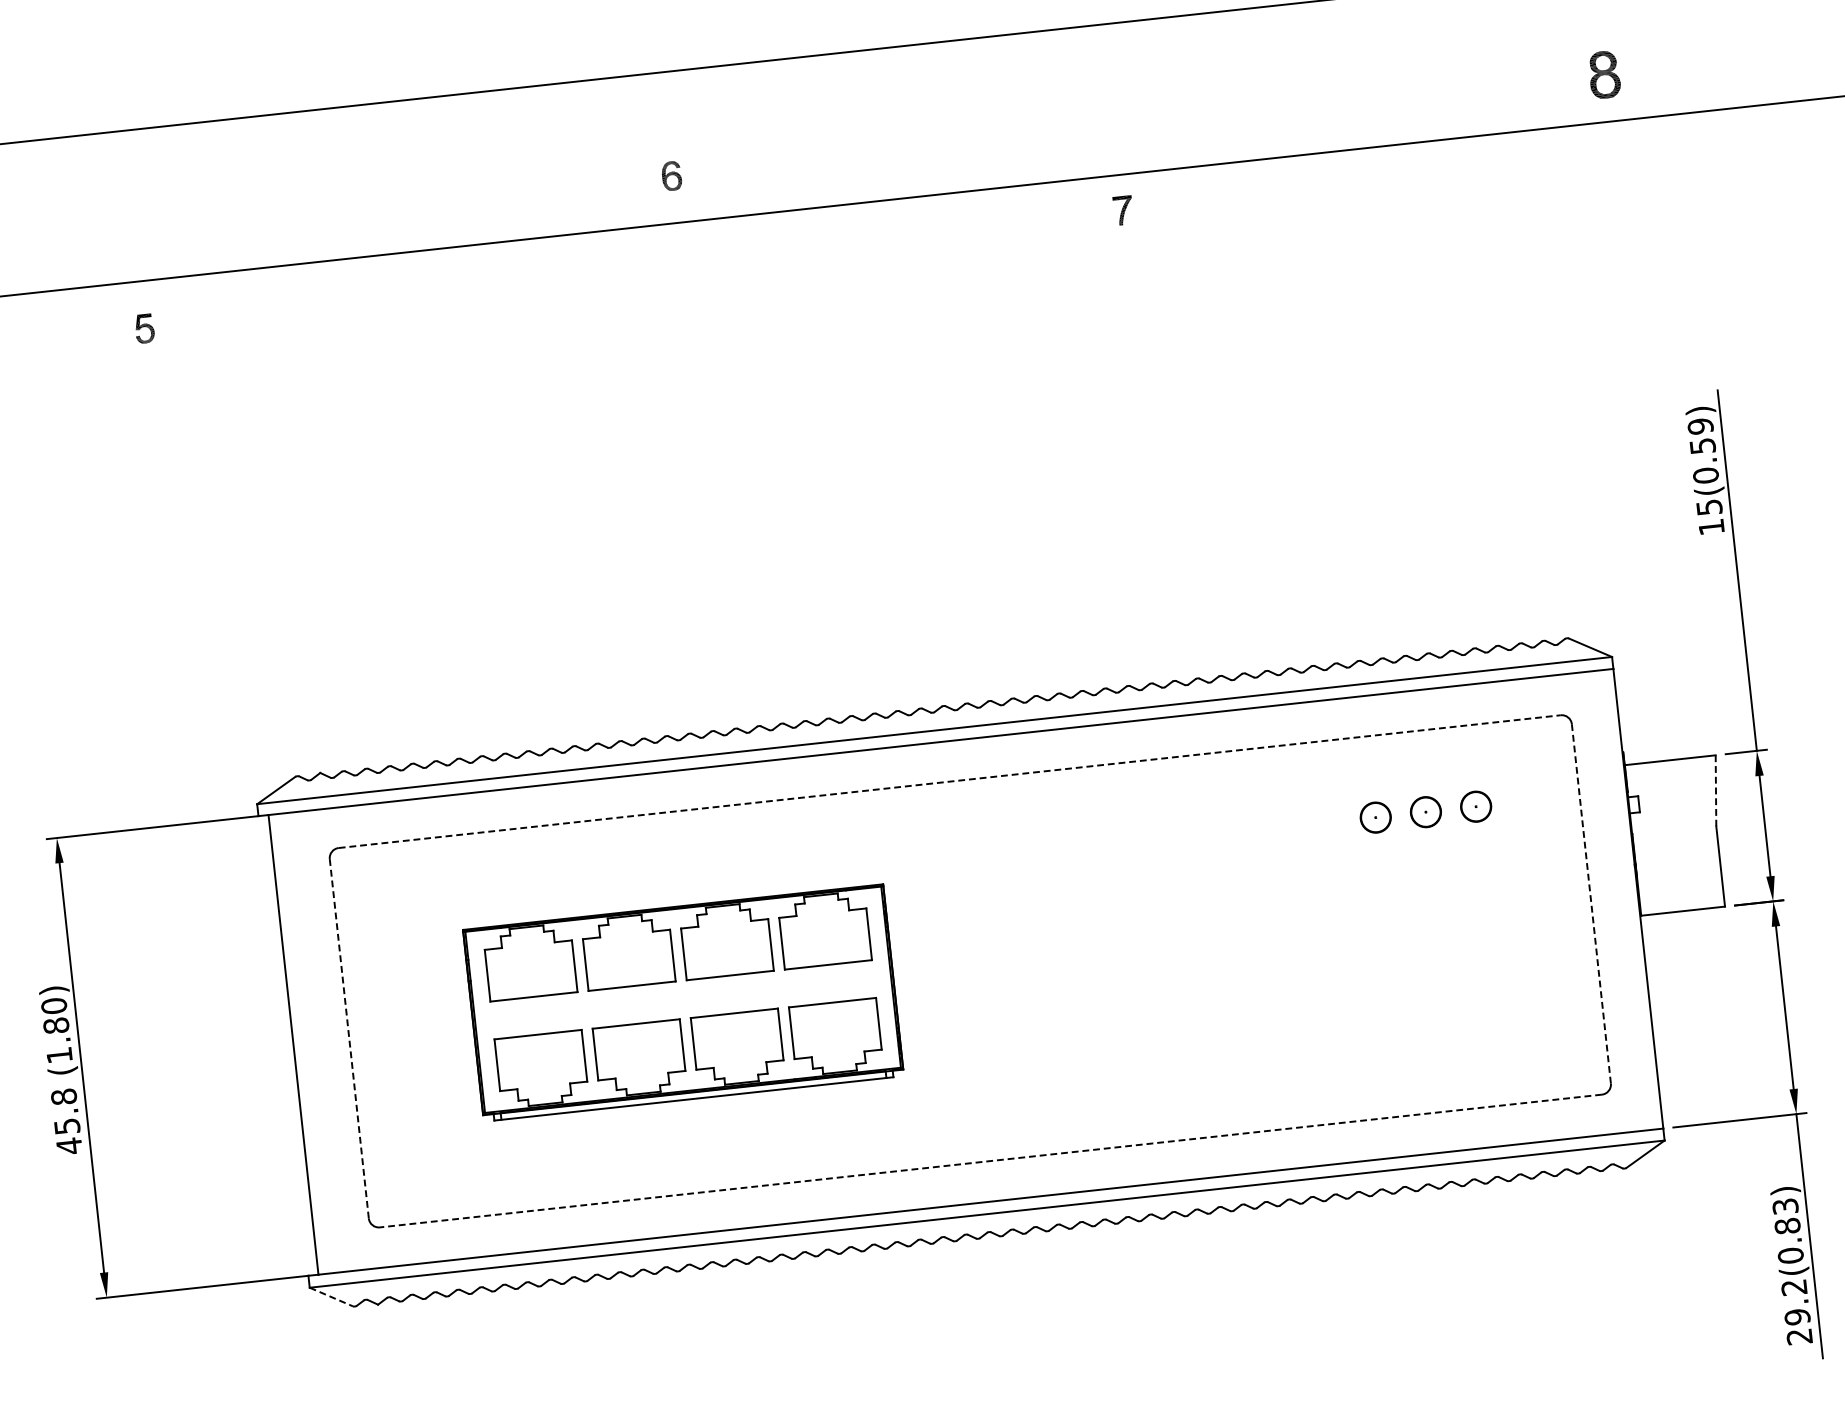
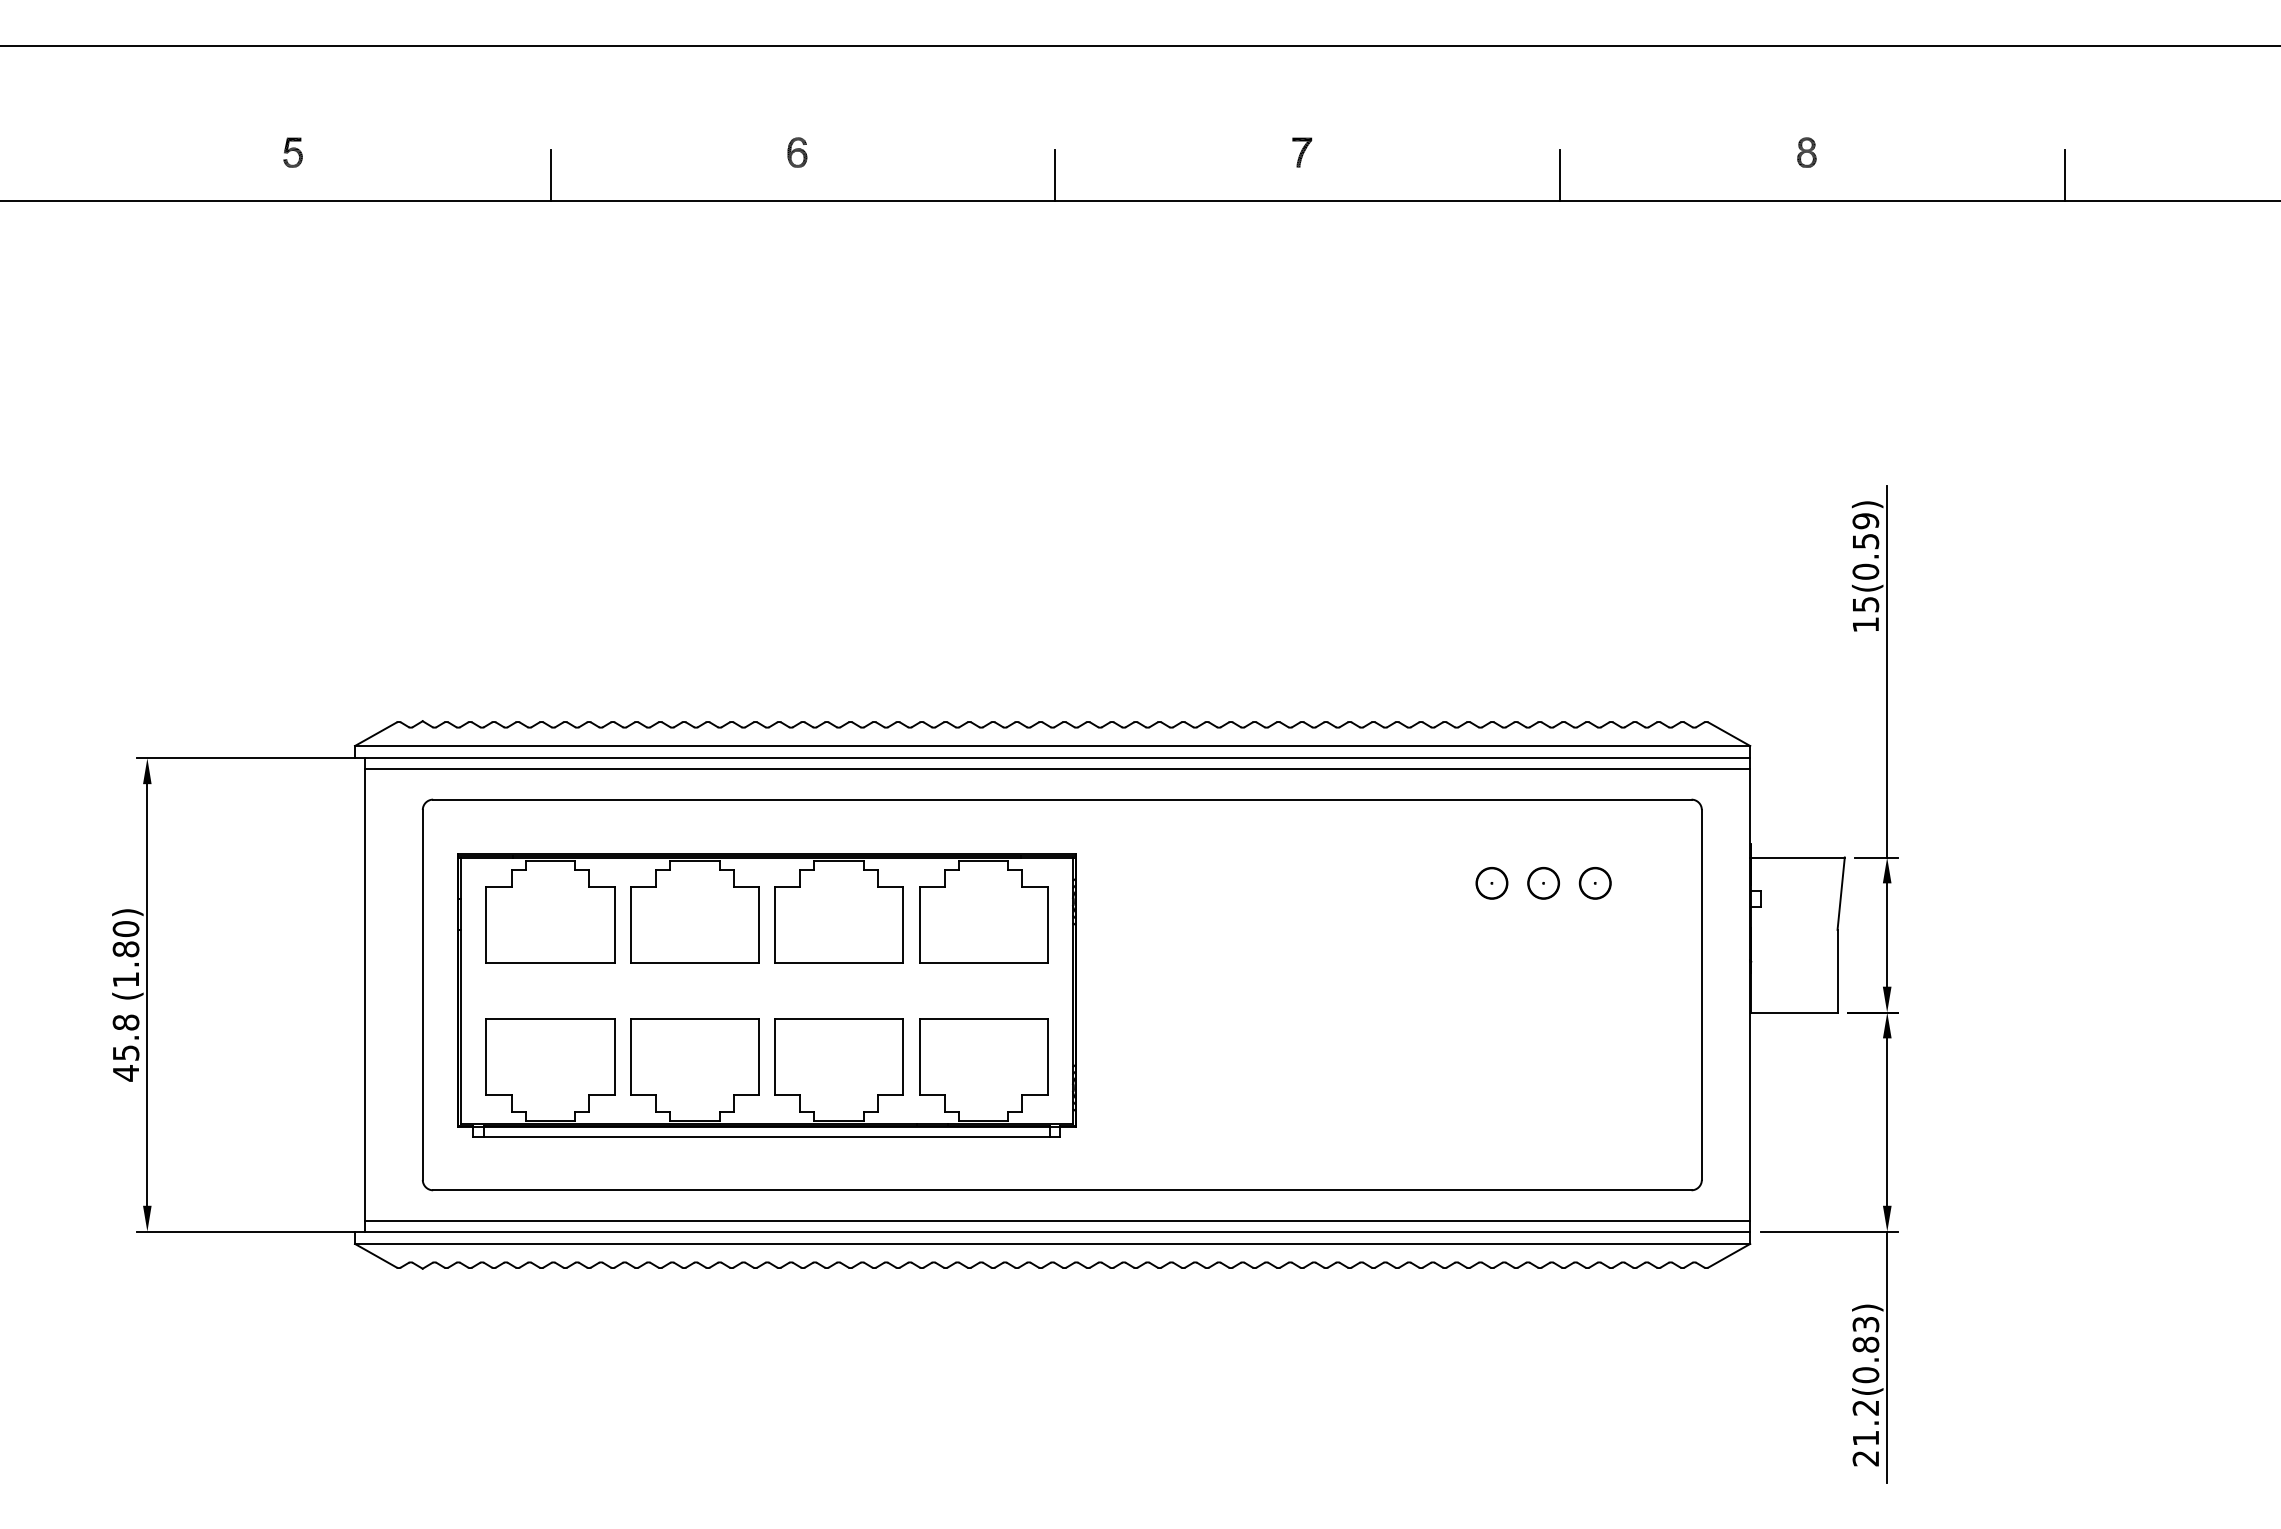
part: (1604, 74) -> (1806, 152), size x0.62
line: (1366, 123) -> (1559, 175), added
part: (671, 175) -> (797, 152), moved
line: (877, 176) -> (1055, 175), added
part: (1123, 210) -> (1302, 152), moved
line: (386, 229) -> (550, 175), added
part: (144, 328) -> (292, 152), moved
line: (941, 751) -> (1057, 768), added
line: (949, 781) -> (1062, 799), dashed -> solid
line: (1716, 791) -> (1841, 894), dashed -> solid
line: (1590, 903) -> (1701, 994), dashed -> solid
part: (683, 1003) -> (766, 995), size x1.43
line: (348, 1038) -> (422, 994), dashed -> solid
line: (990, 1161) -> (1061, 1190), dashed -> solid
line: (989, 1191) -> (1057, 1221), added
line: (331, 1297) -> (376, 1256), dashed -> solid
text: (1797, 1317) -> (1865, 1438), 29.2(0.83) -> 21.2(0.83)

